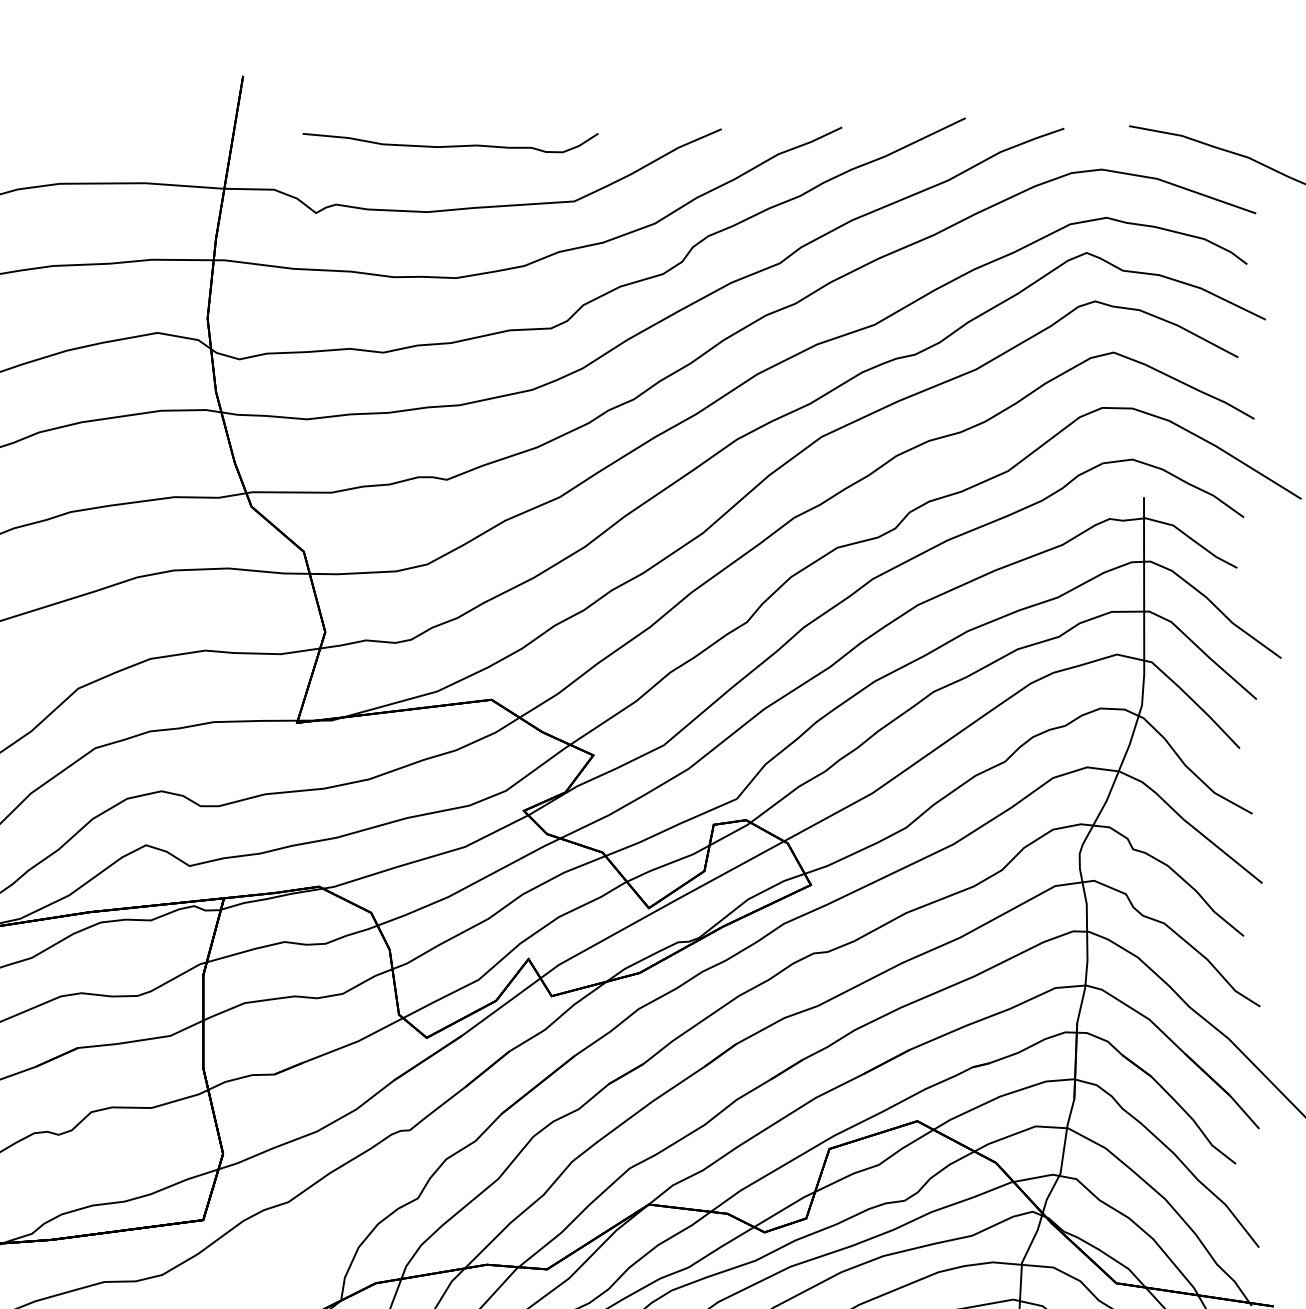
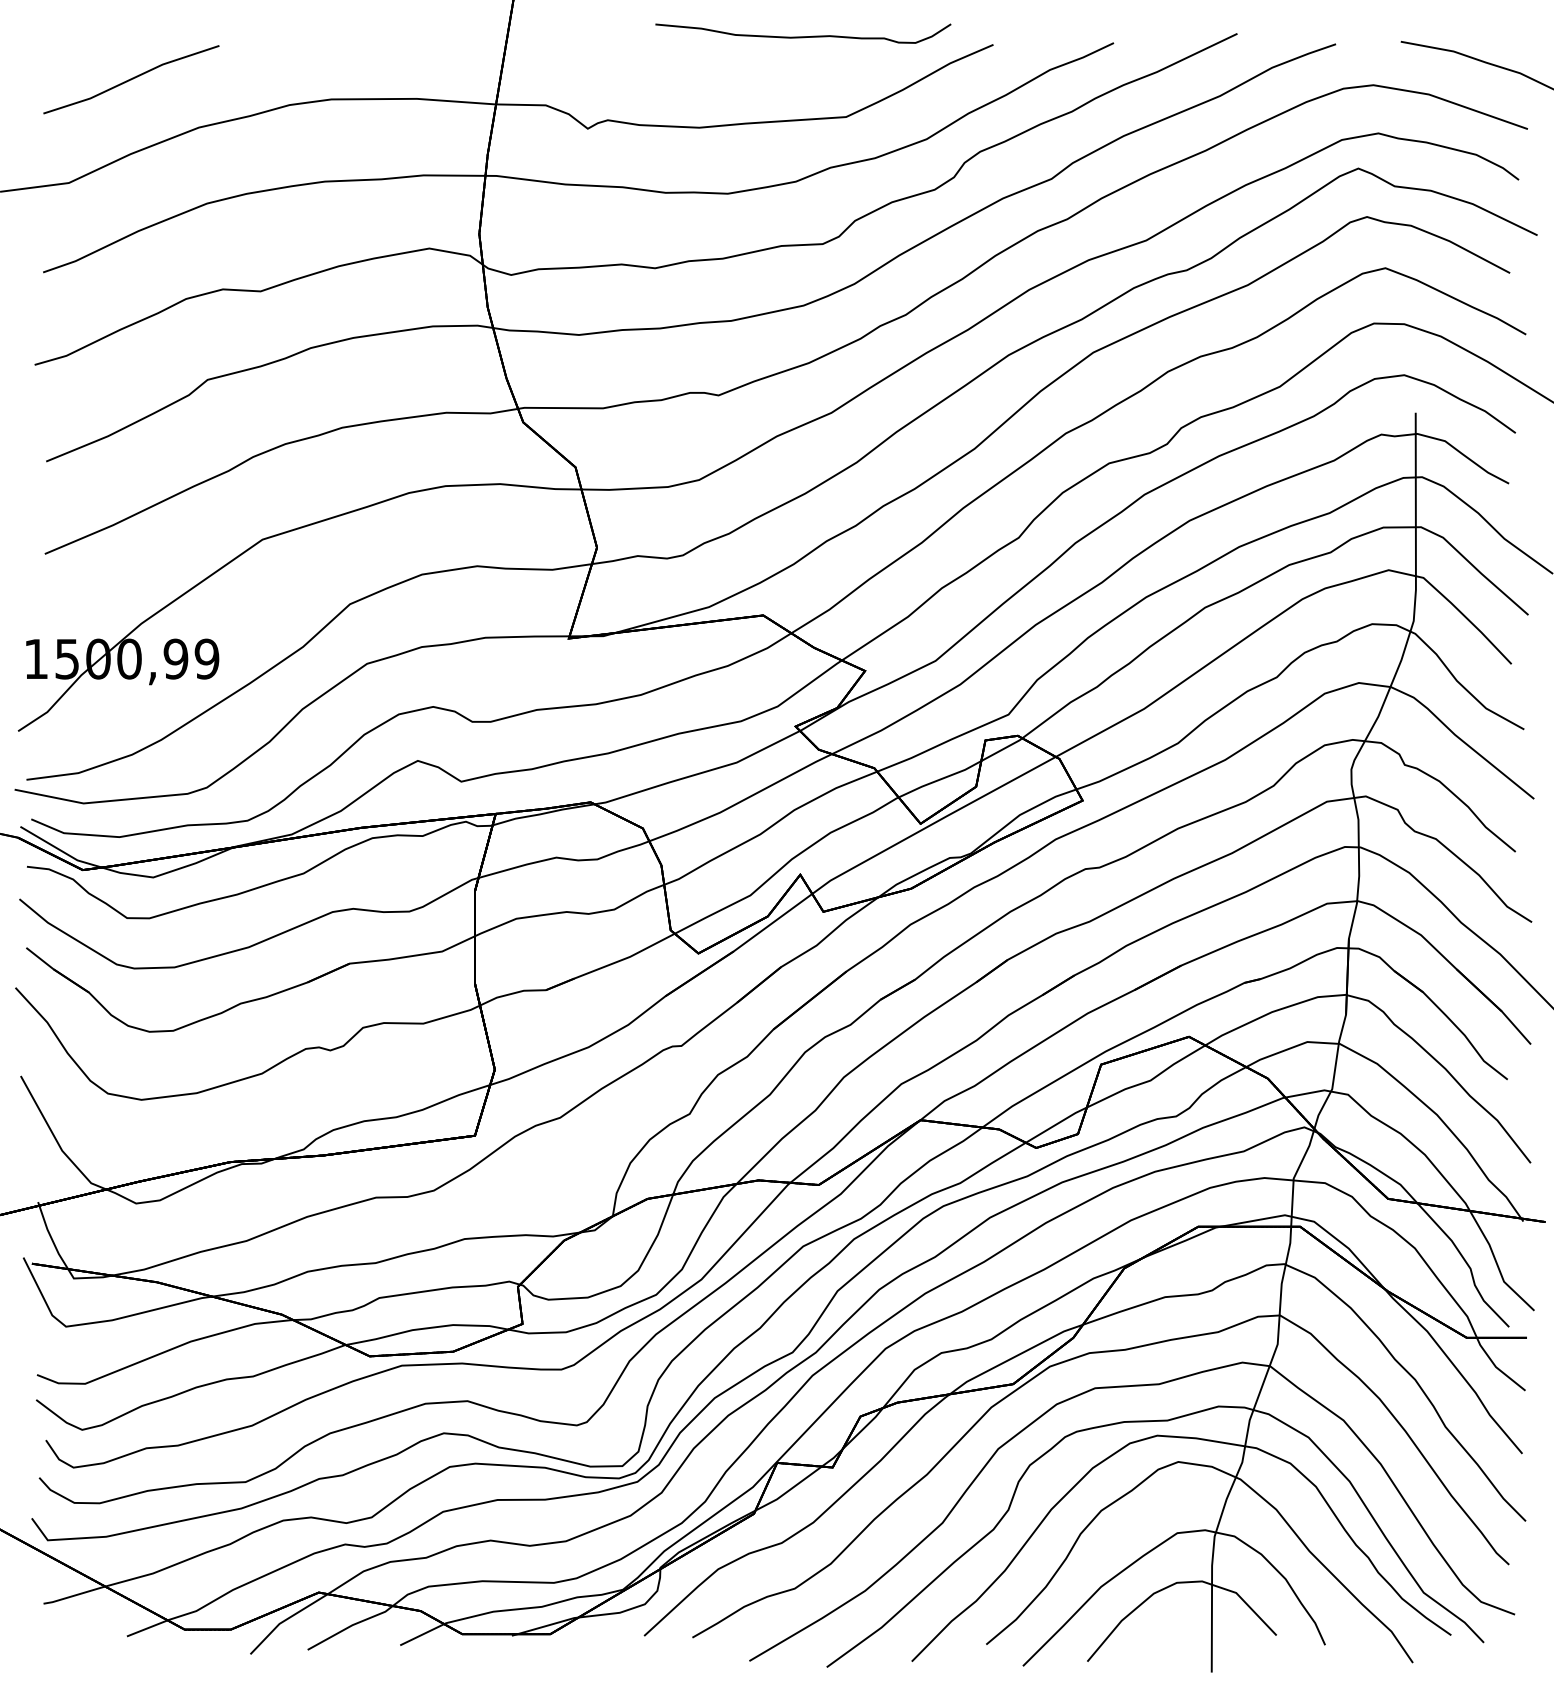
curve: (450, 145) -> (803, 36), moved

